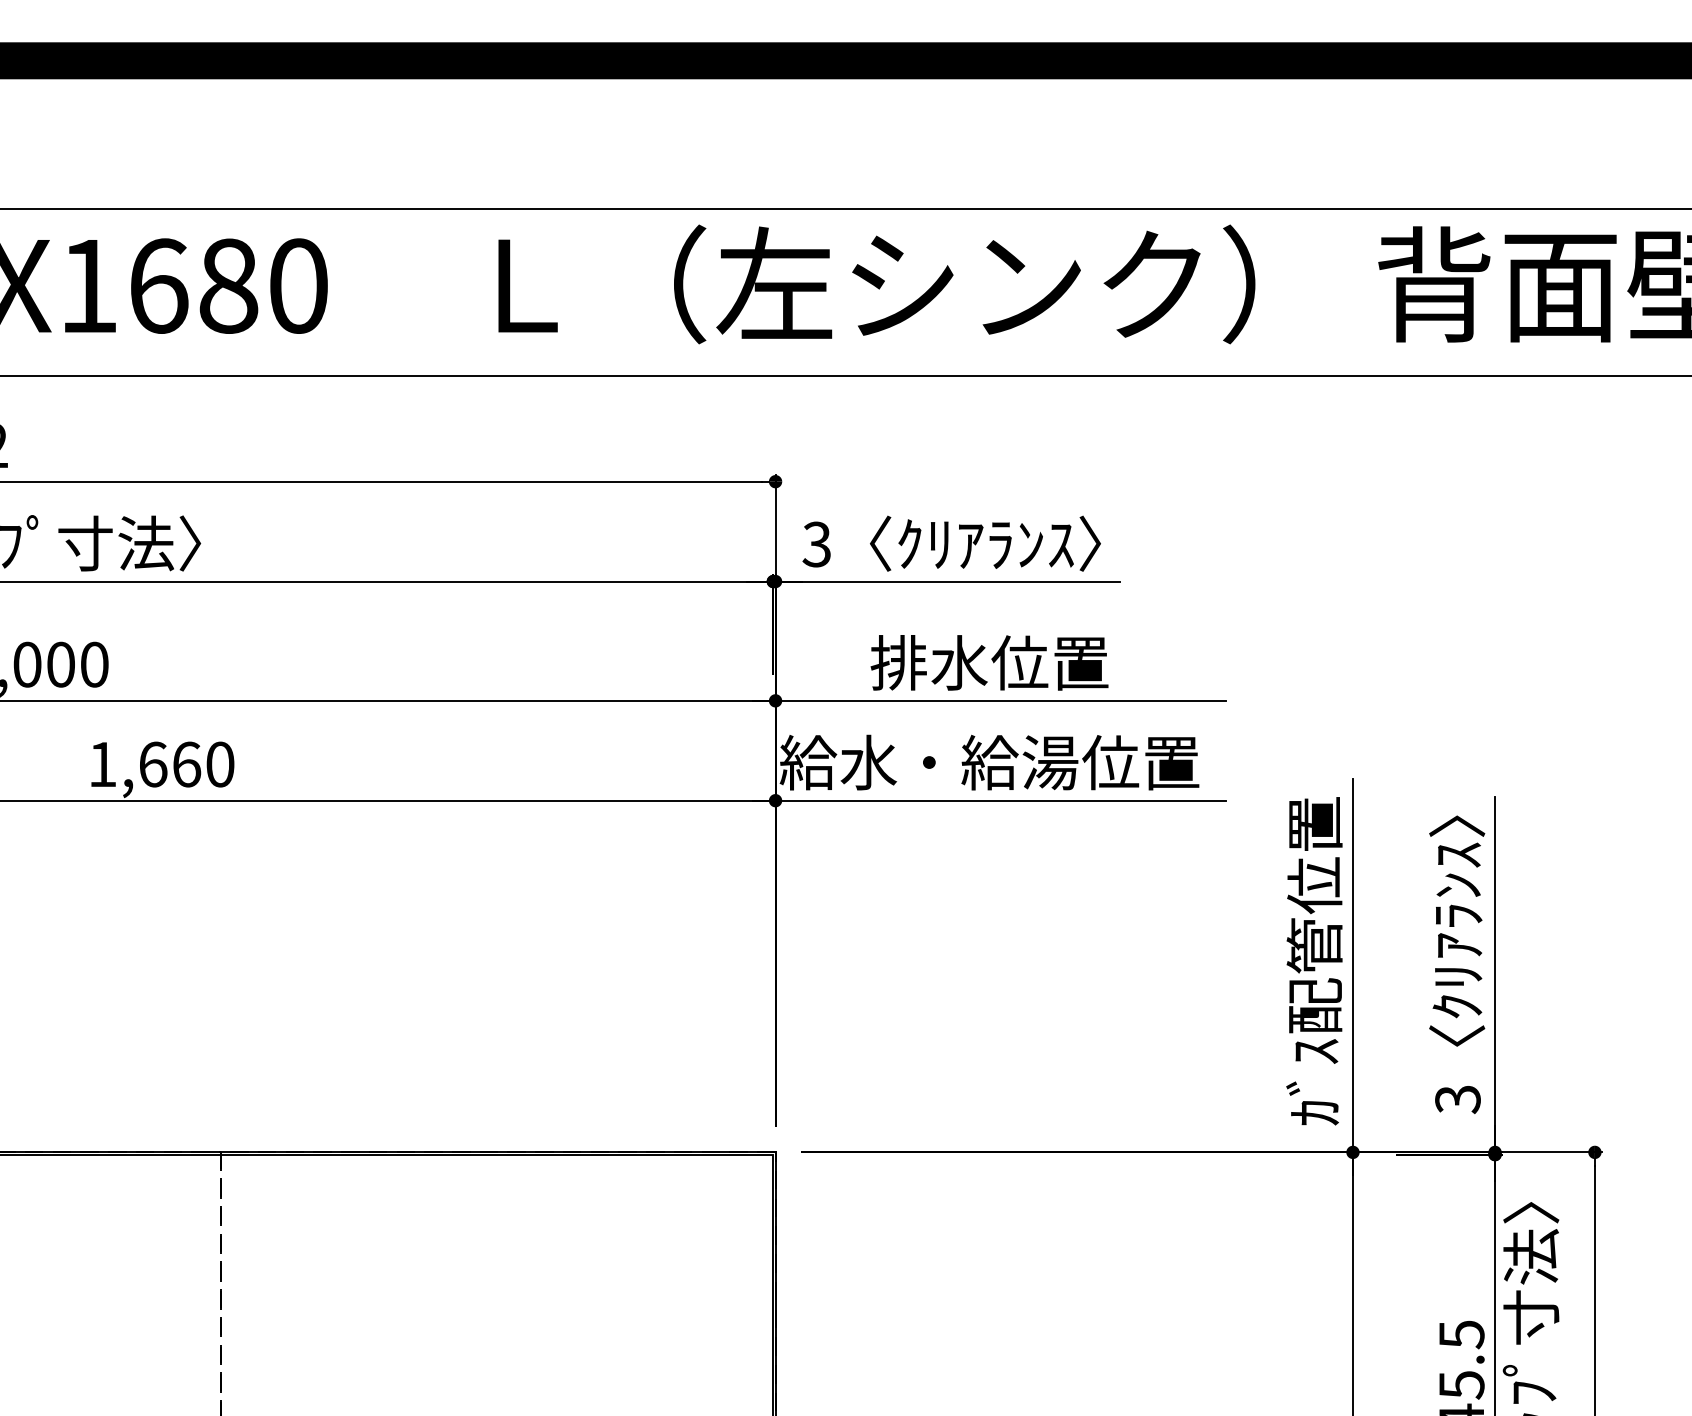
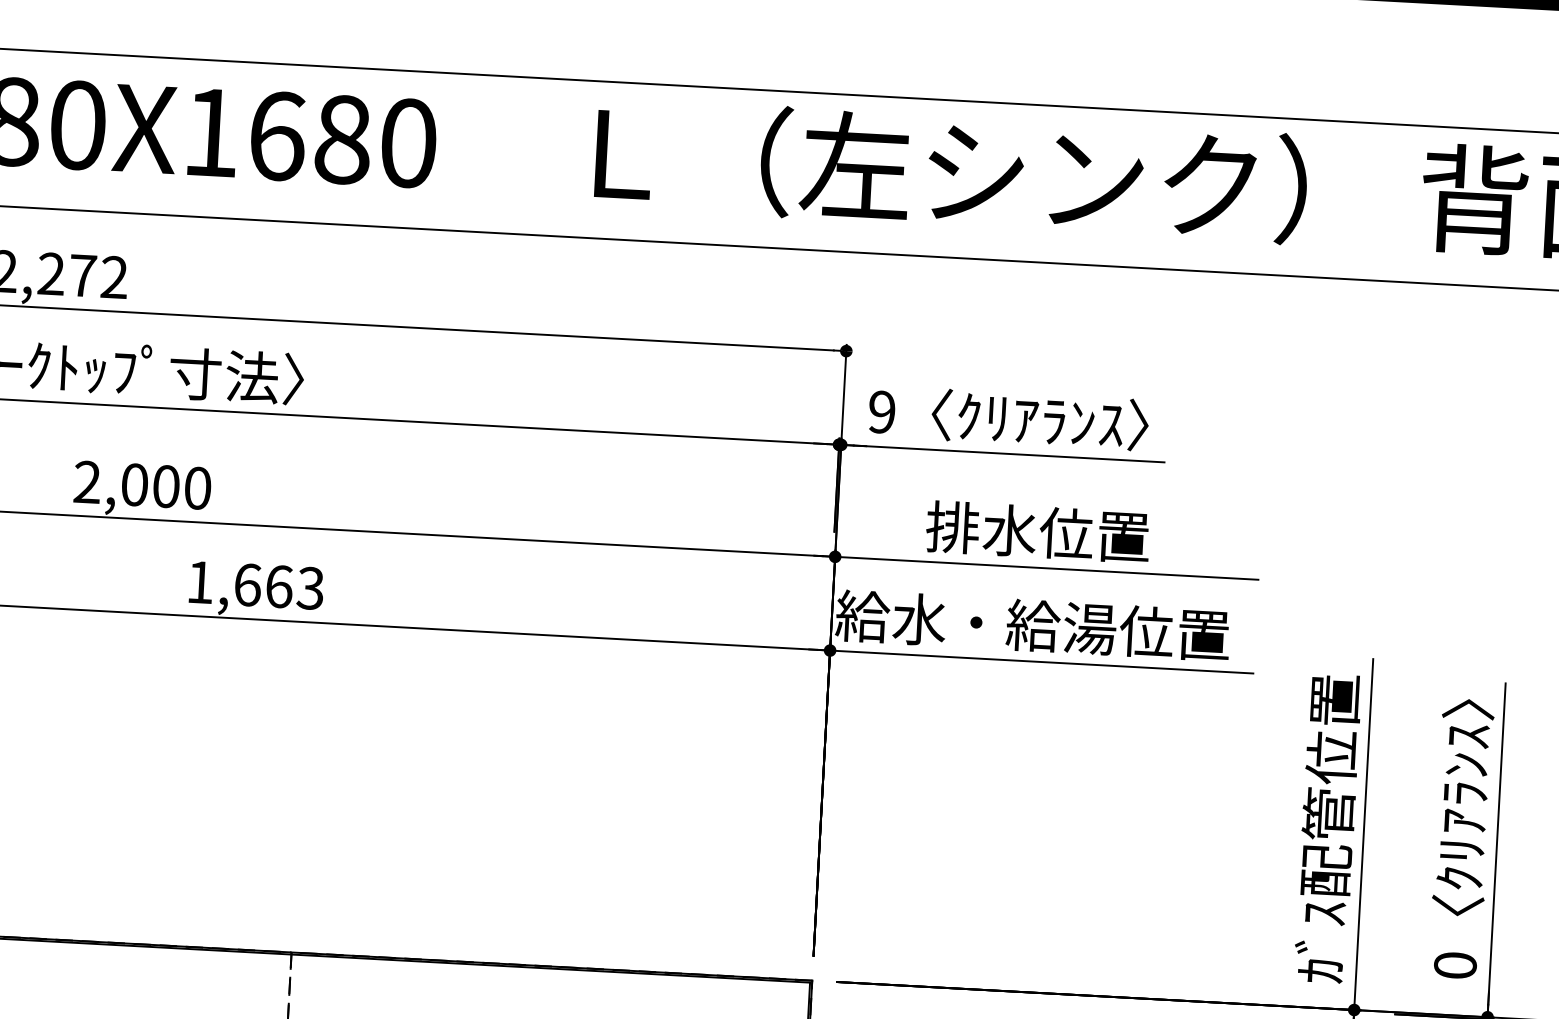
text: (816, 544) -> (881, 412), 3 -> 9
text: (219, 764) -> (310, 588), 1,660 -> 1,663
text: (1457, 1099) -> (1455, 965), 3 -> 0

